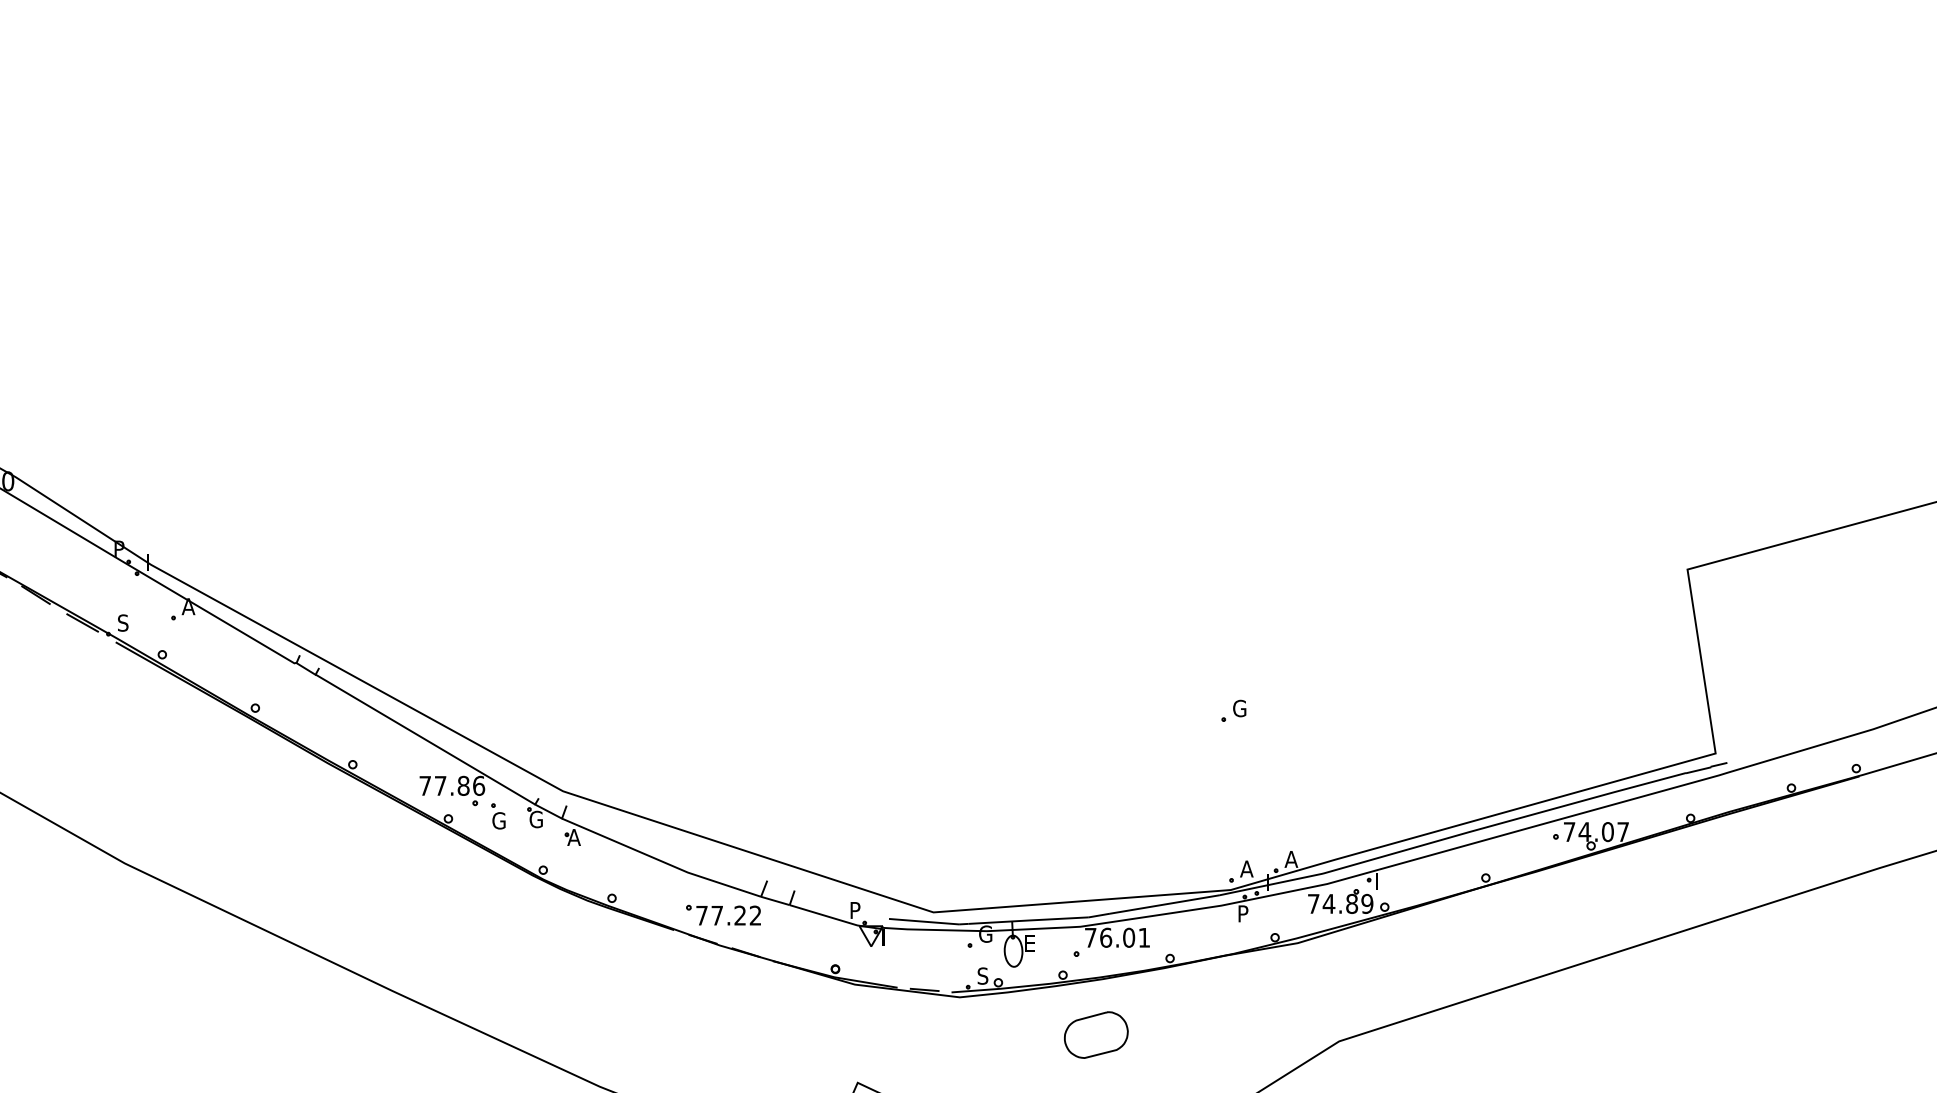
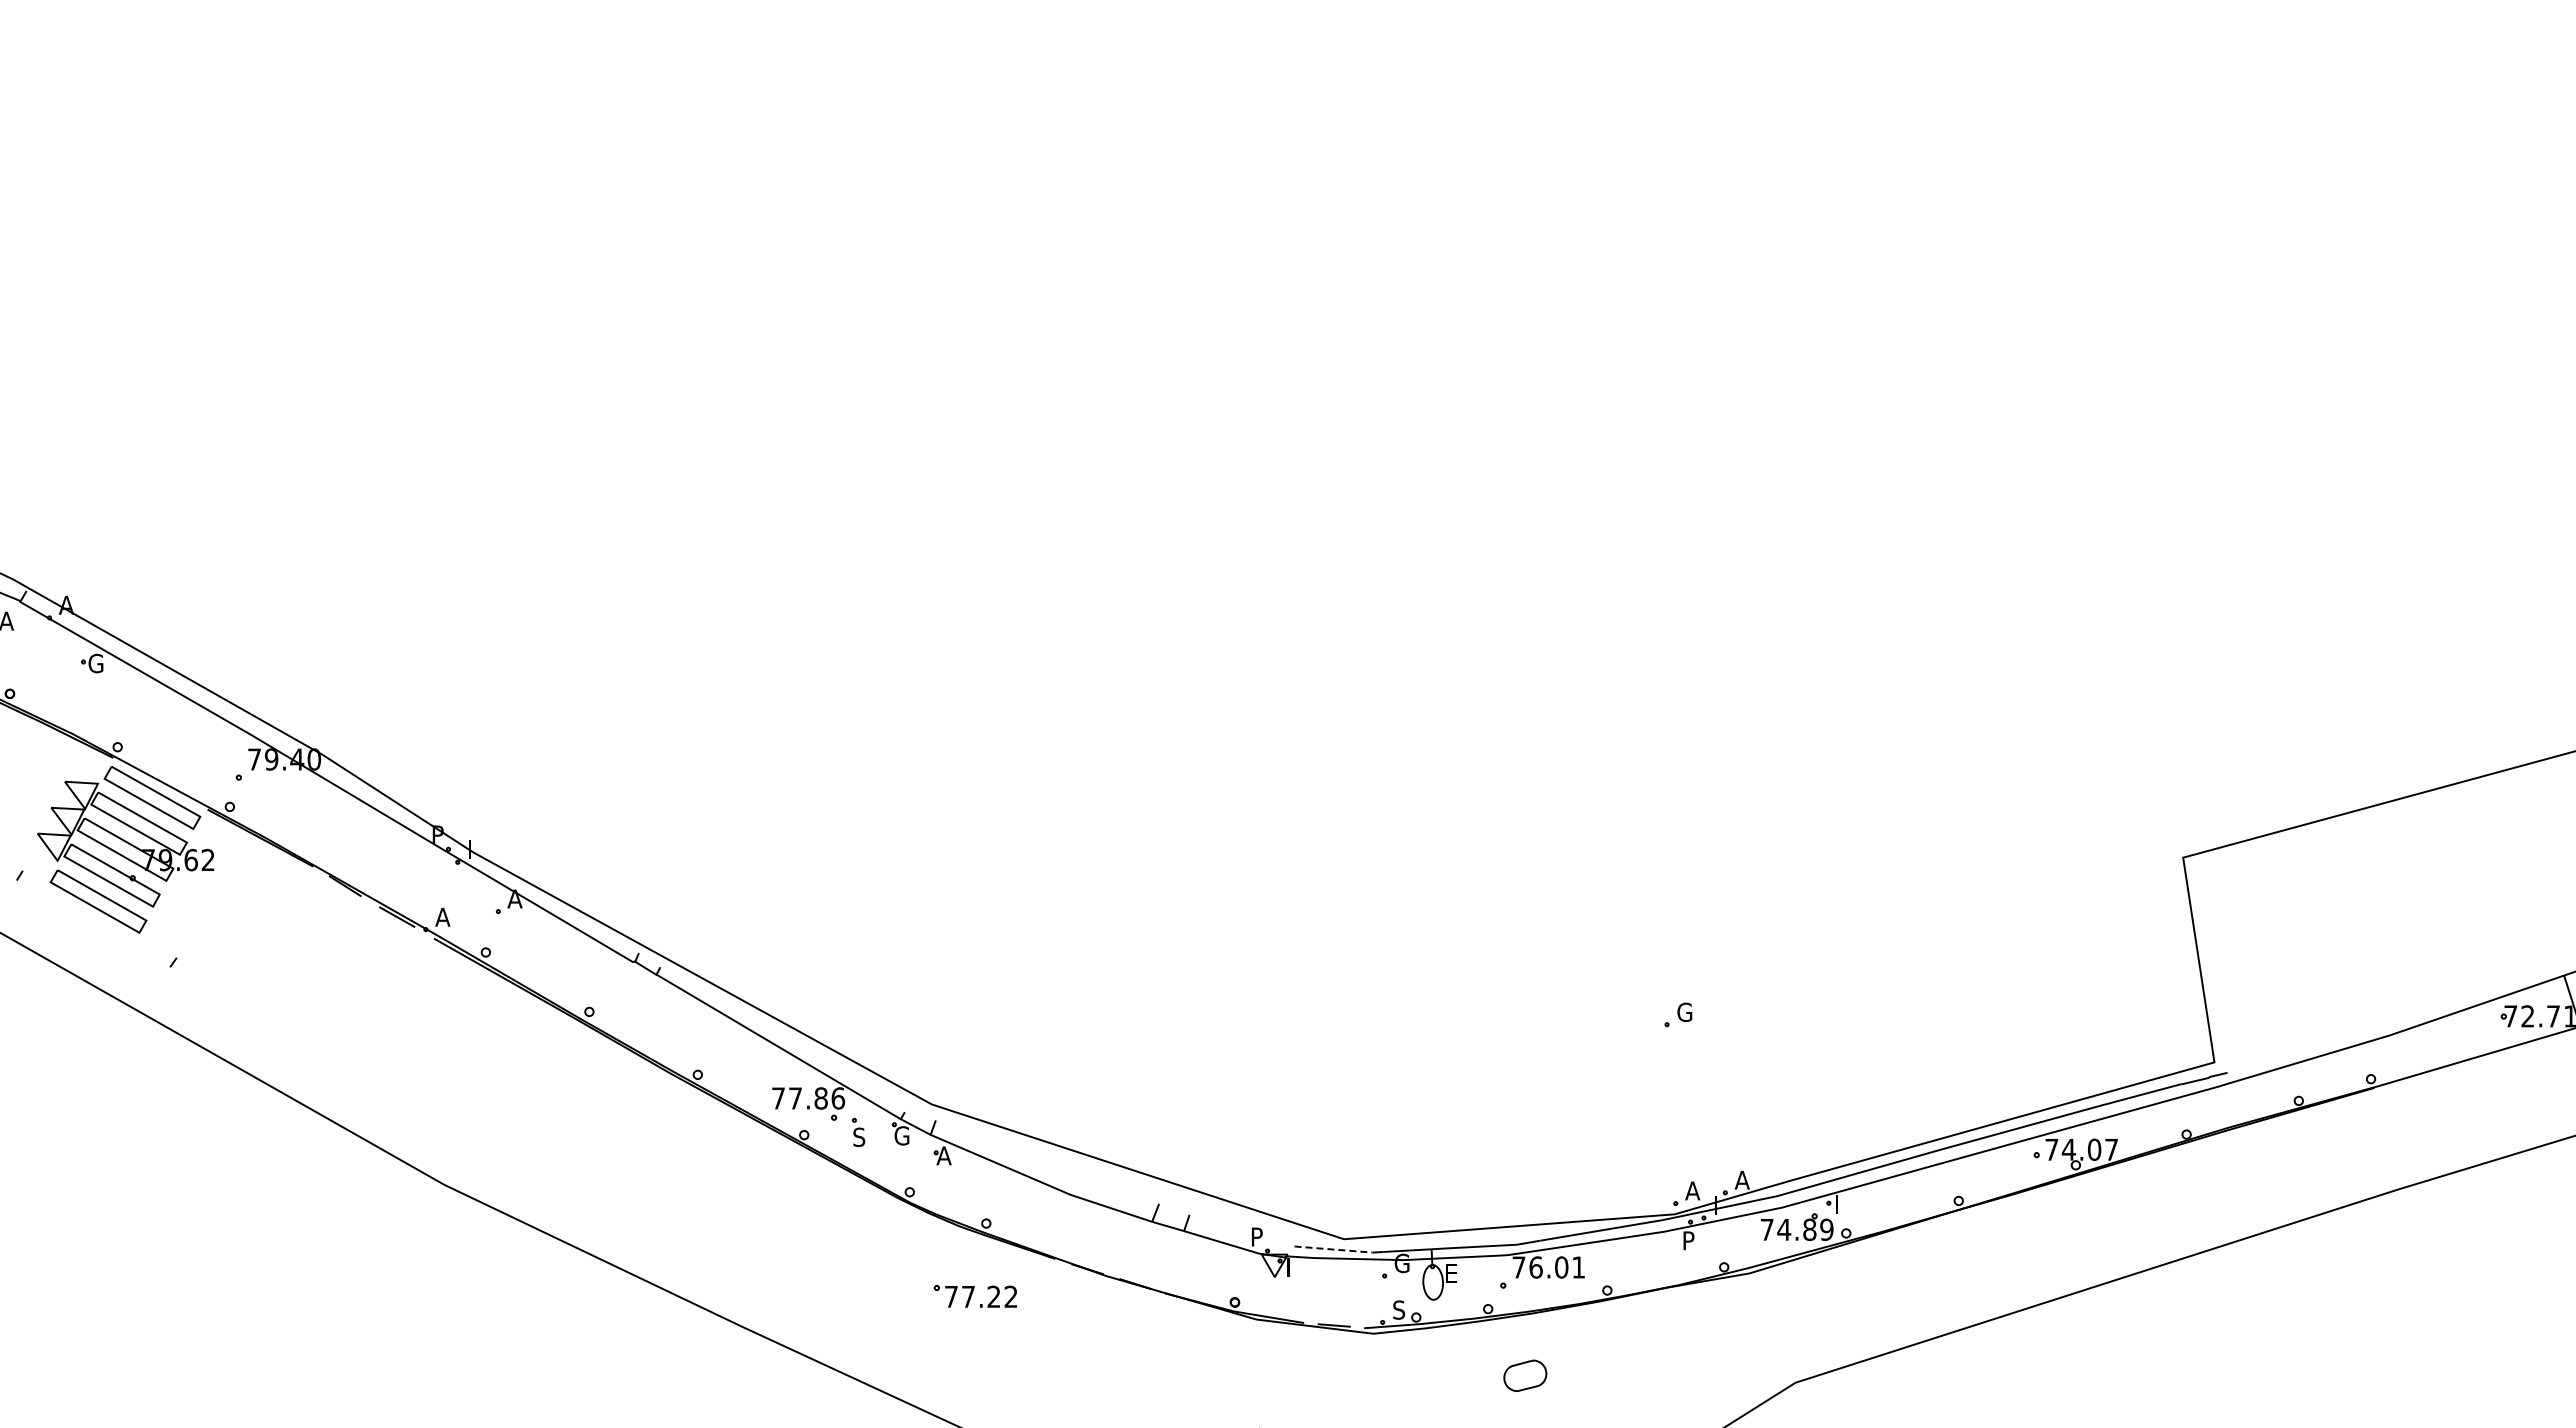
text: (123, 622) -> (442, 916), S -> A
text: (498, 821) -> (860, 1137), G -> S
part: (722, 915) -> (974, 1296), moved
line: (924, 921) -> (1334, 1249), solid -> dashed
part: (1096, 1034) -> (1525, 1375), size x0.6

